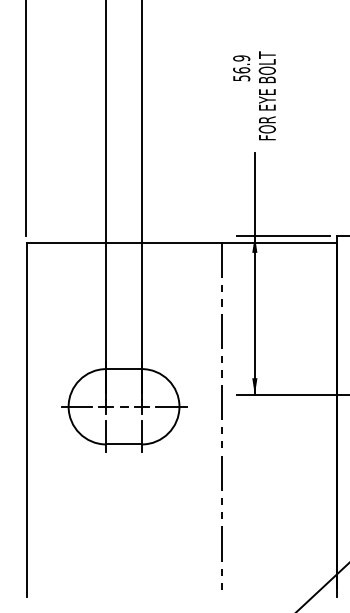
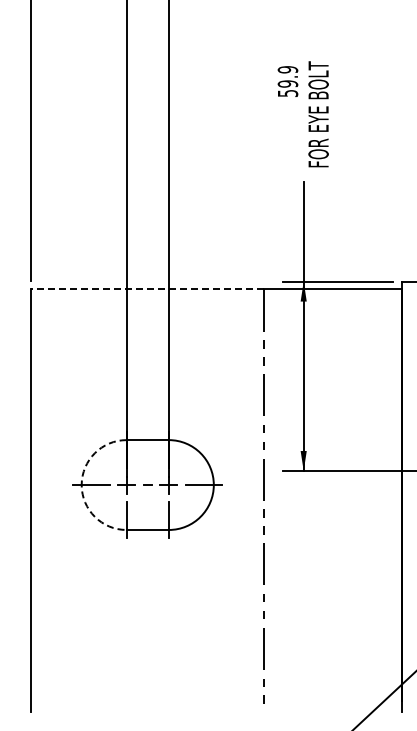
text: (241, 69) -> (287, 83), 56.9 -> 59.9
line: (123, 242) -> (147, 289), solid -> dashed
arc: (68, 407) -> (81, 485), solid -> dashed

